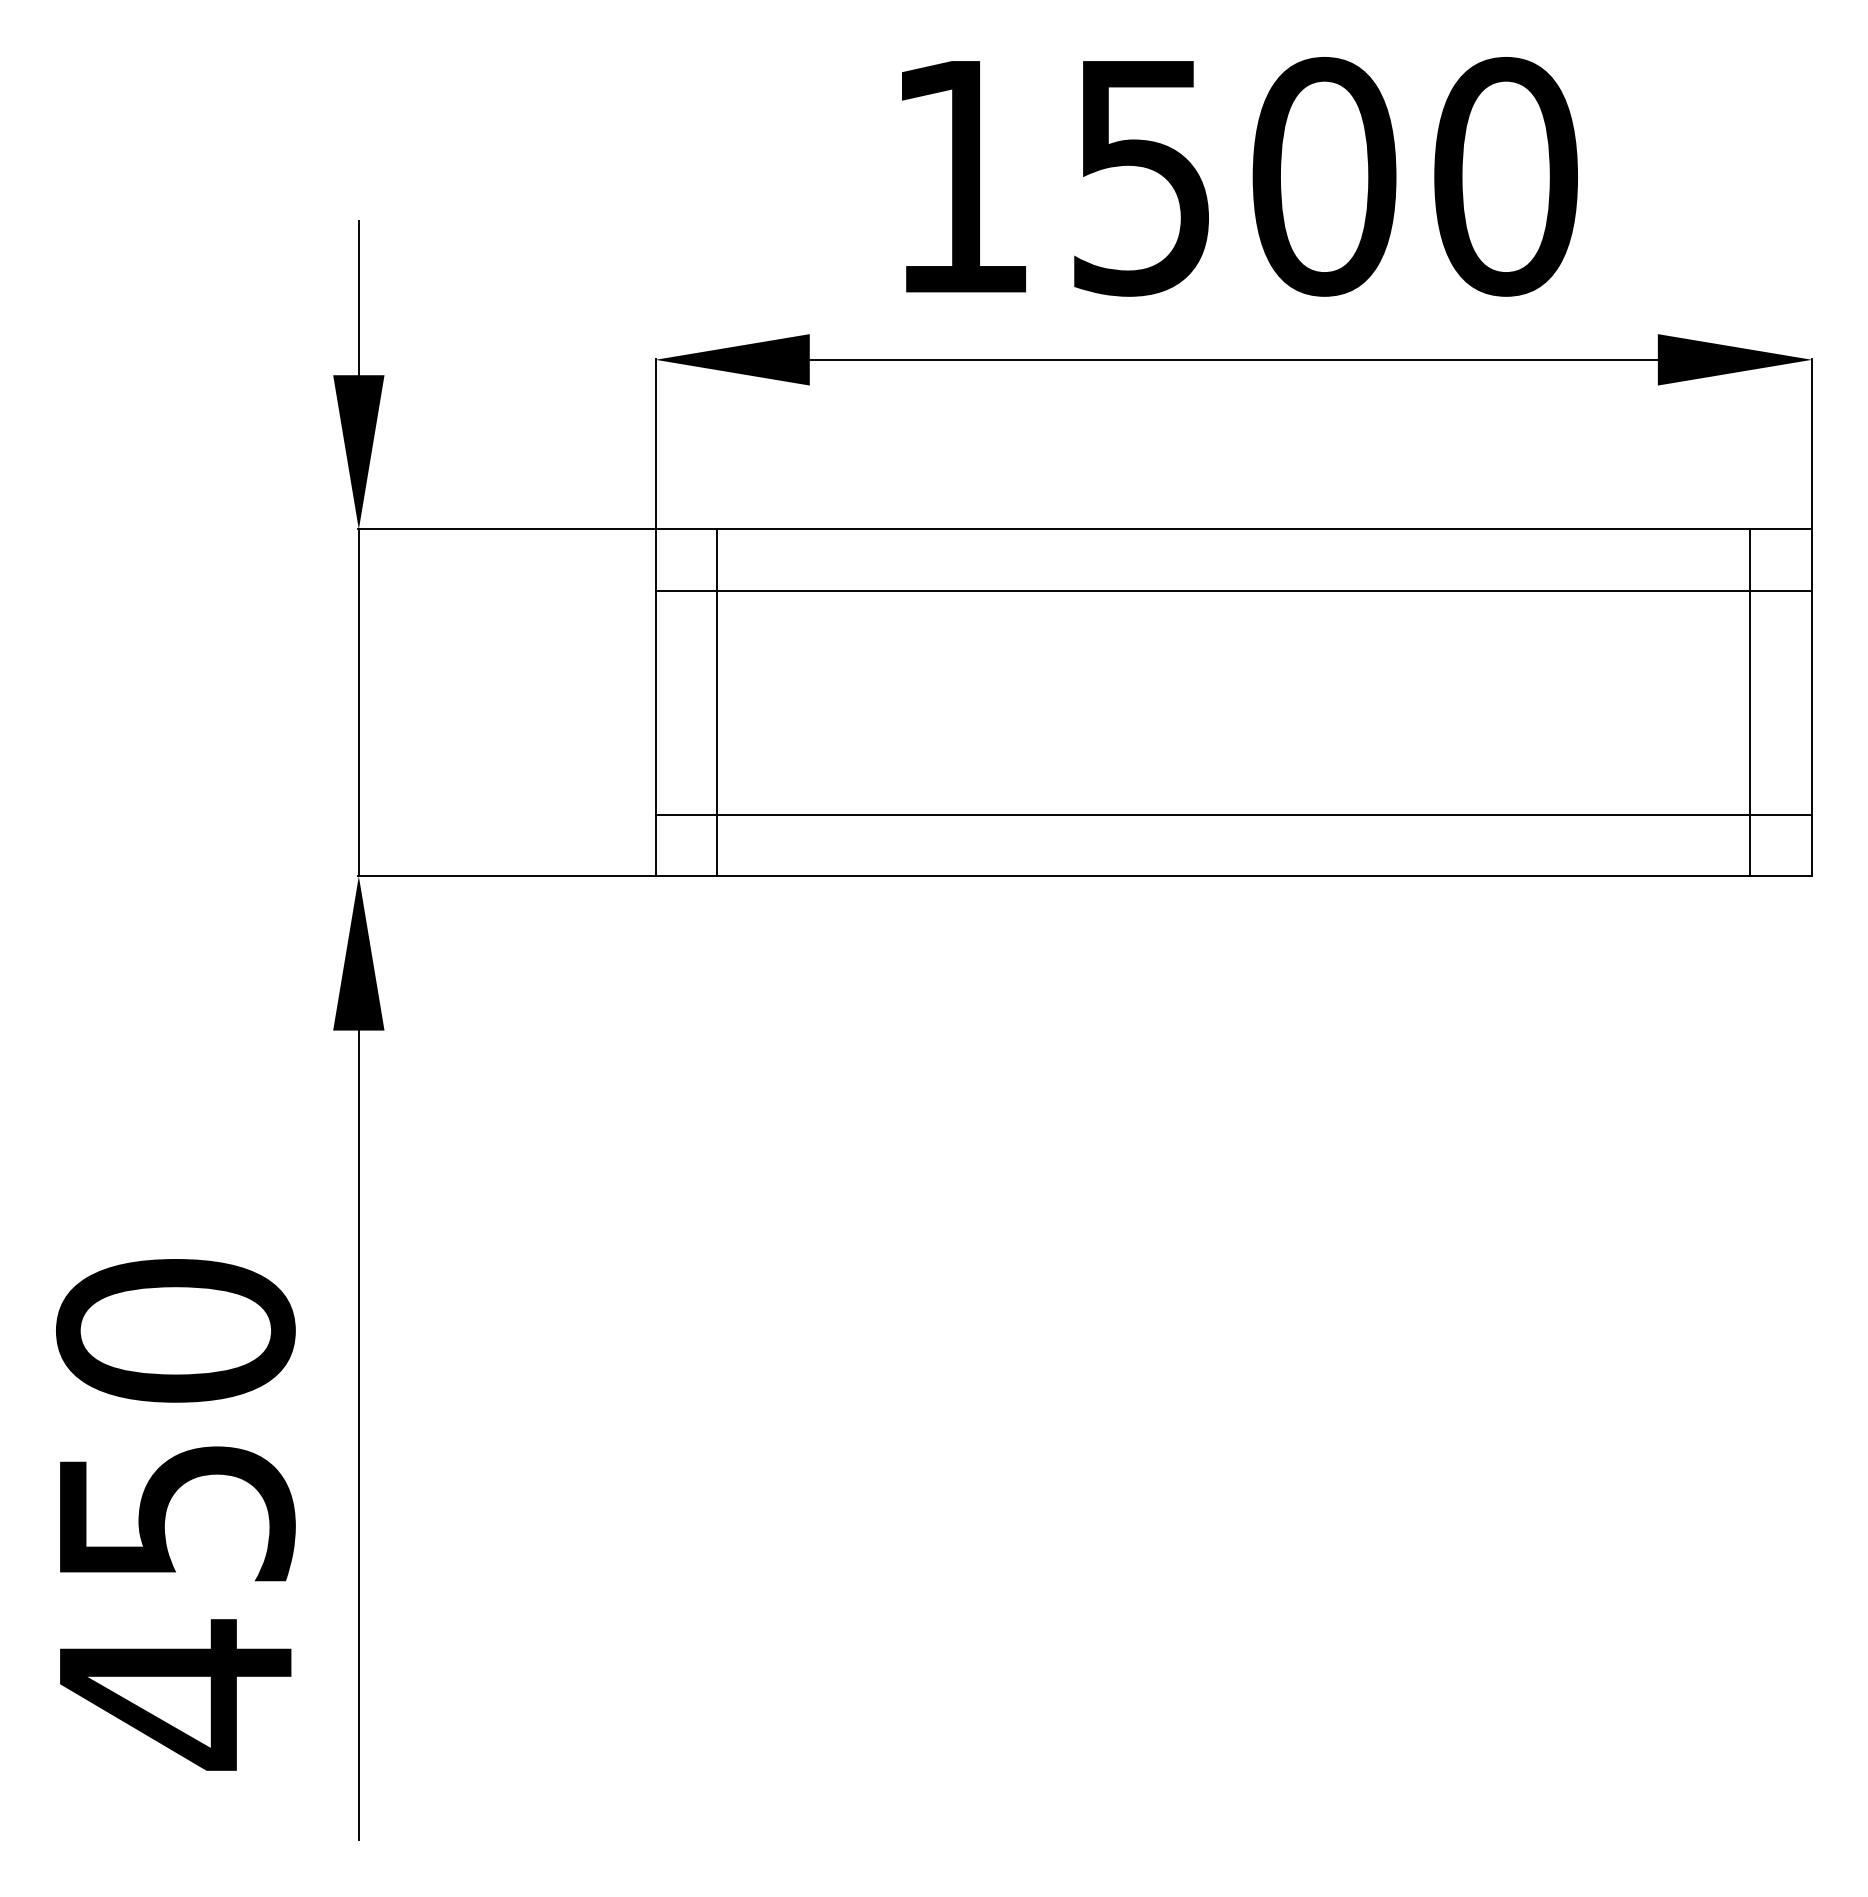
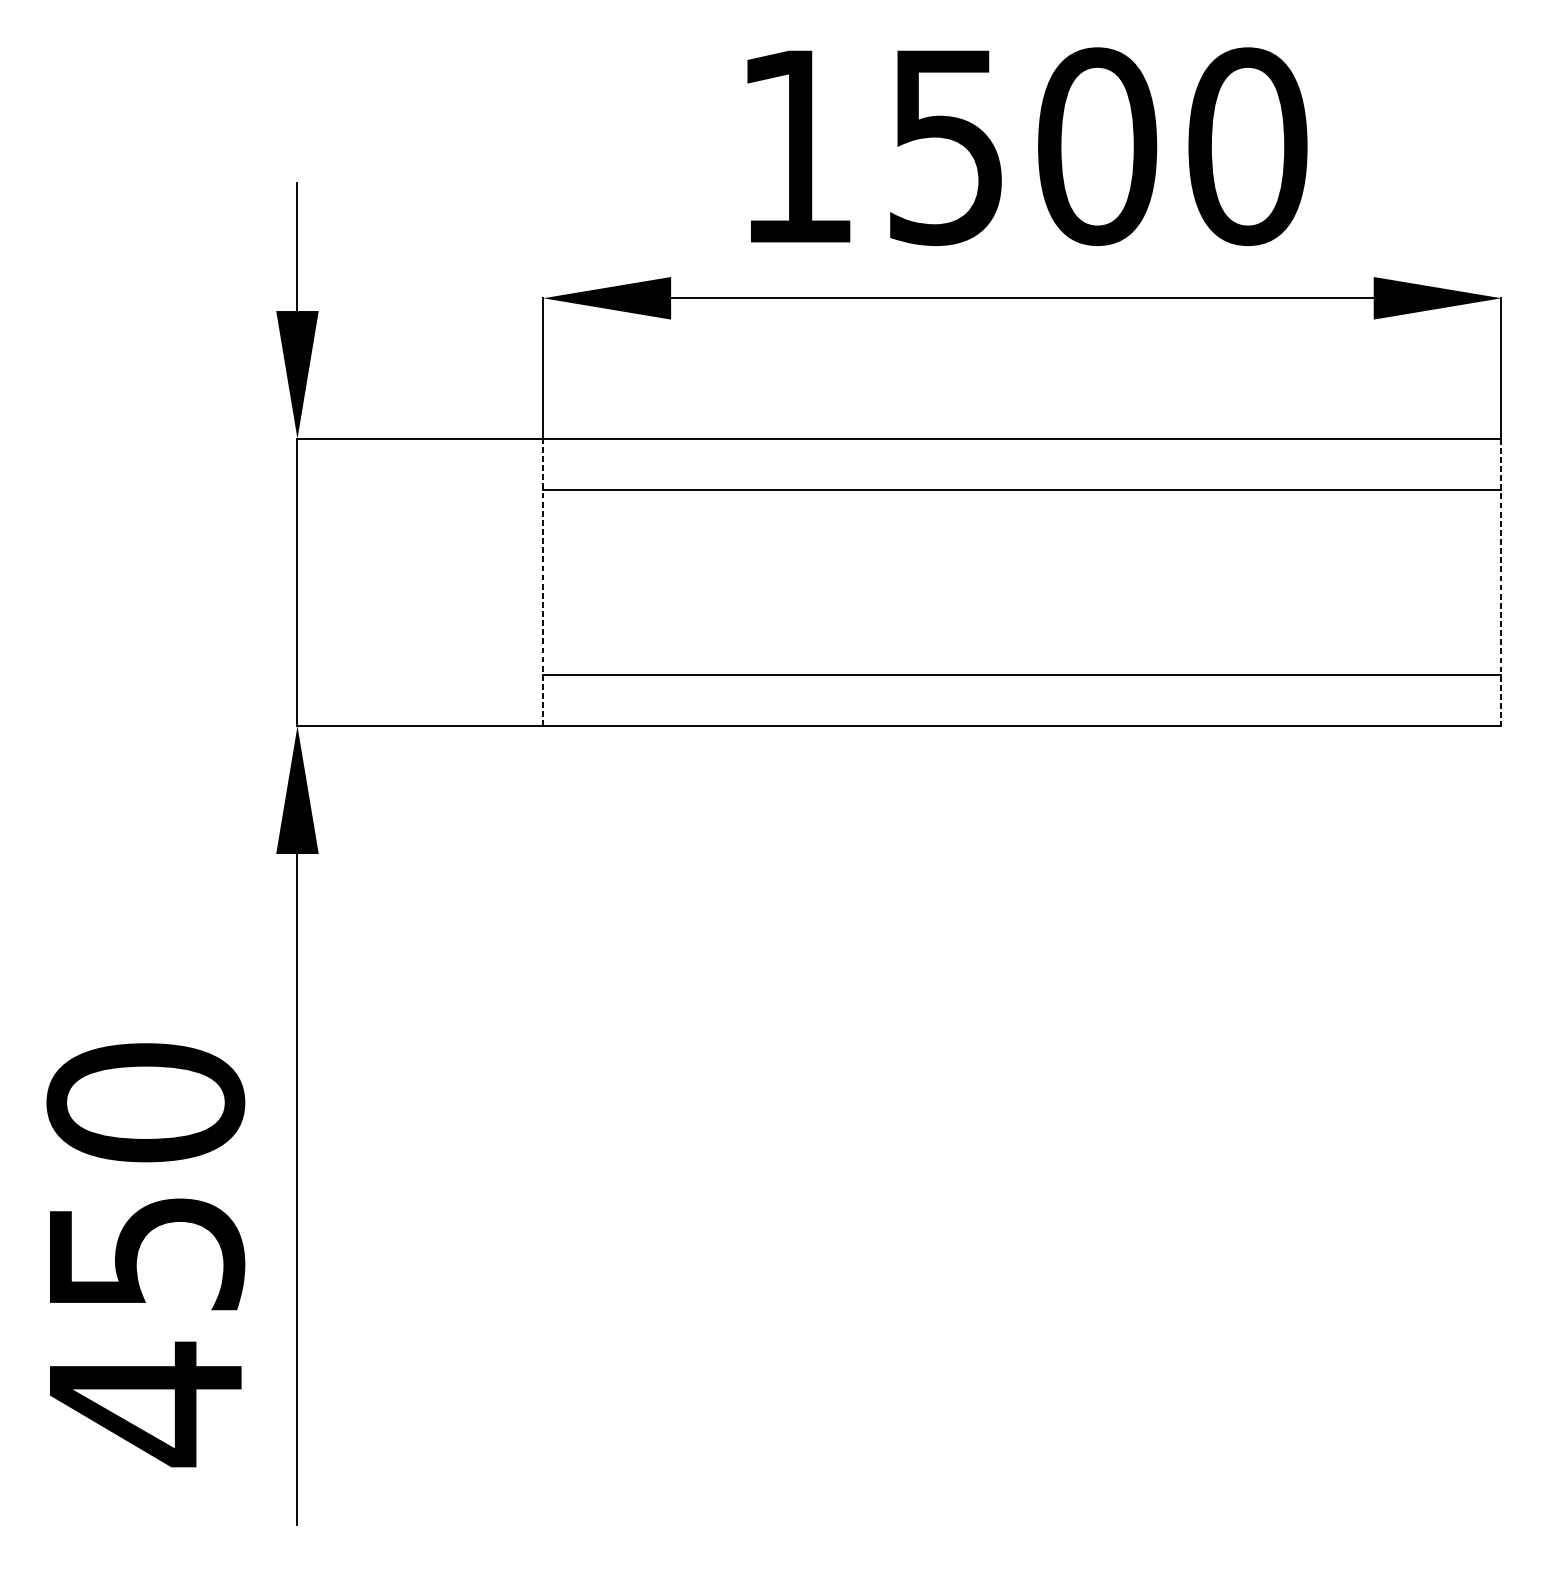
line: (655, 702) -> (543, 582), solid -> dashed
line: (717, 702) -> (594, 582), removed
line: (1750, 702) -> (1450, 582), removed
line: (1812, 703) -> (1501, 583), solid -> dashed

